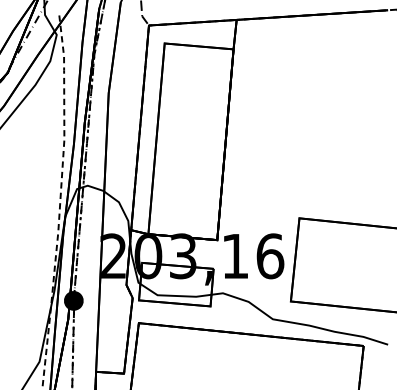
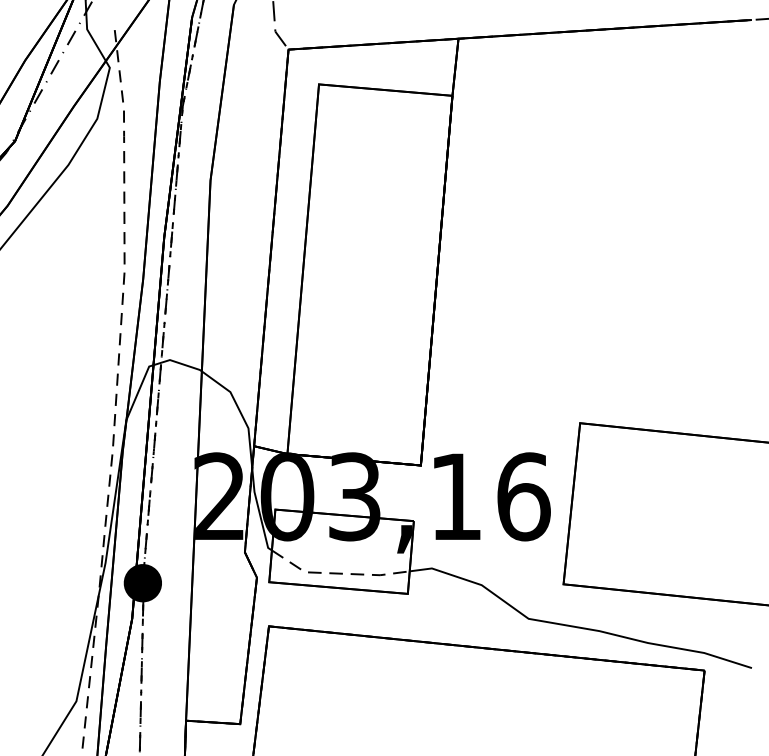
line: (174, 295) -> (337, 572), solid -> dashed

